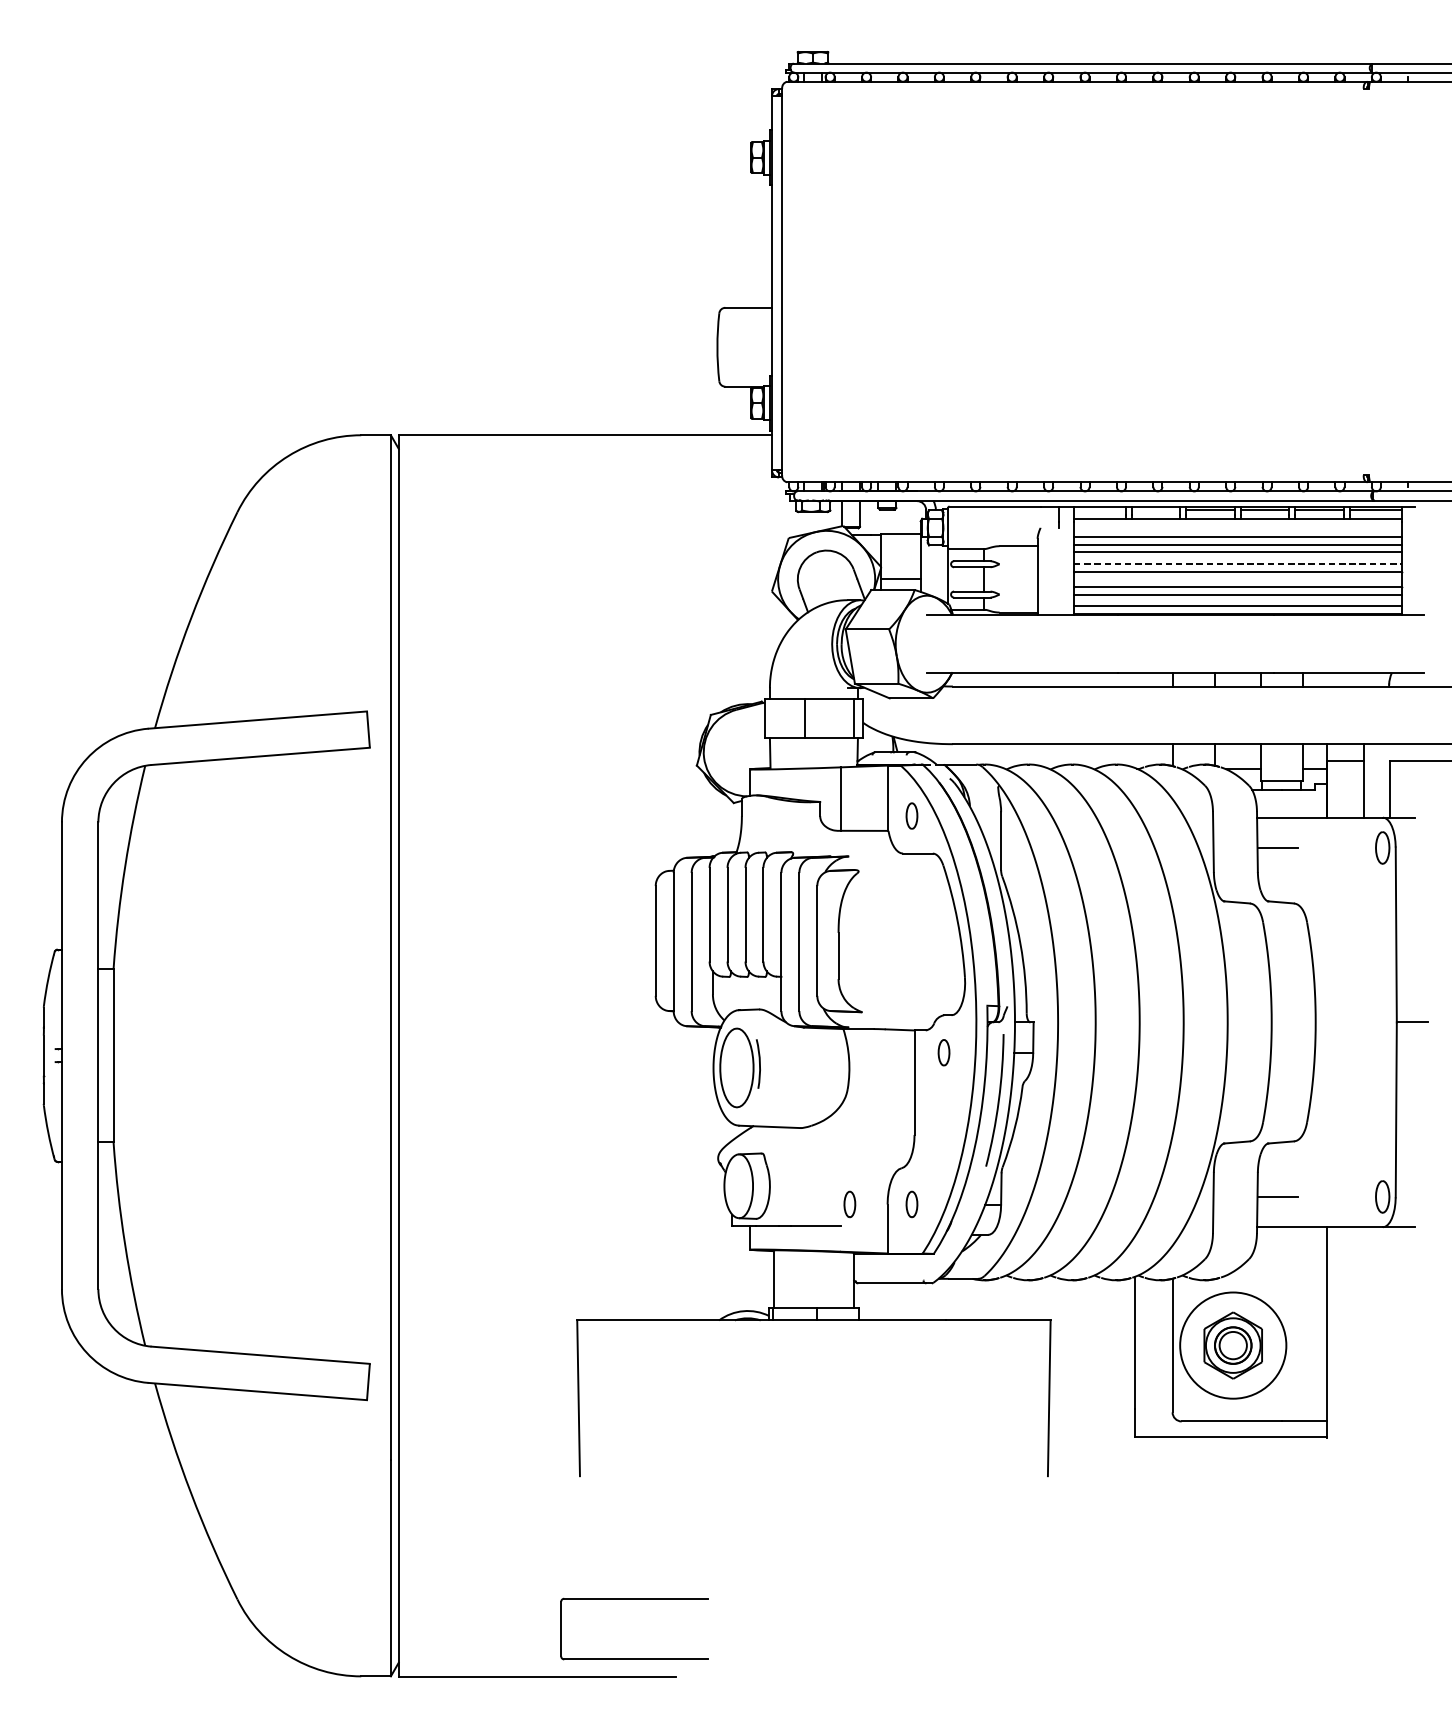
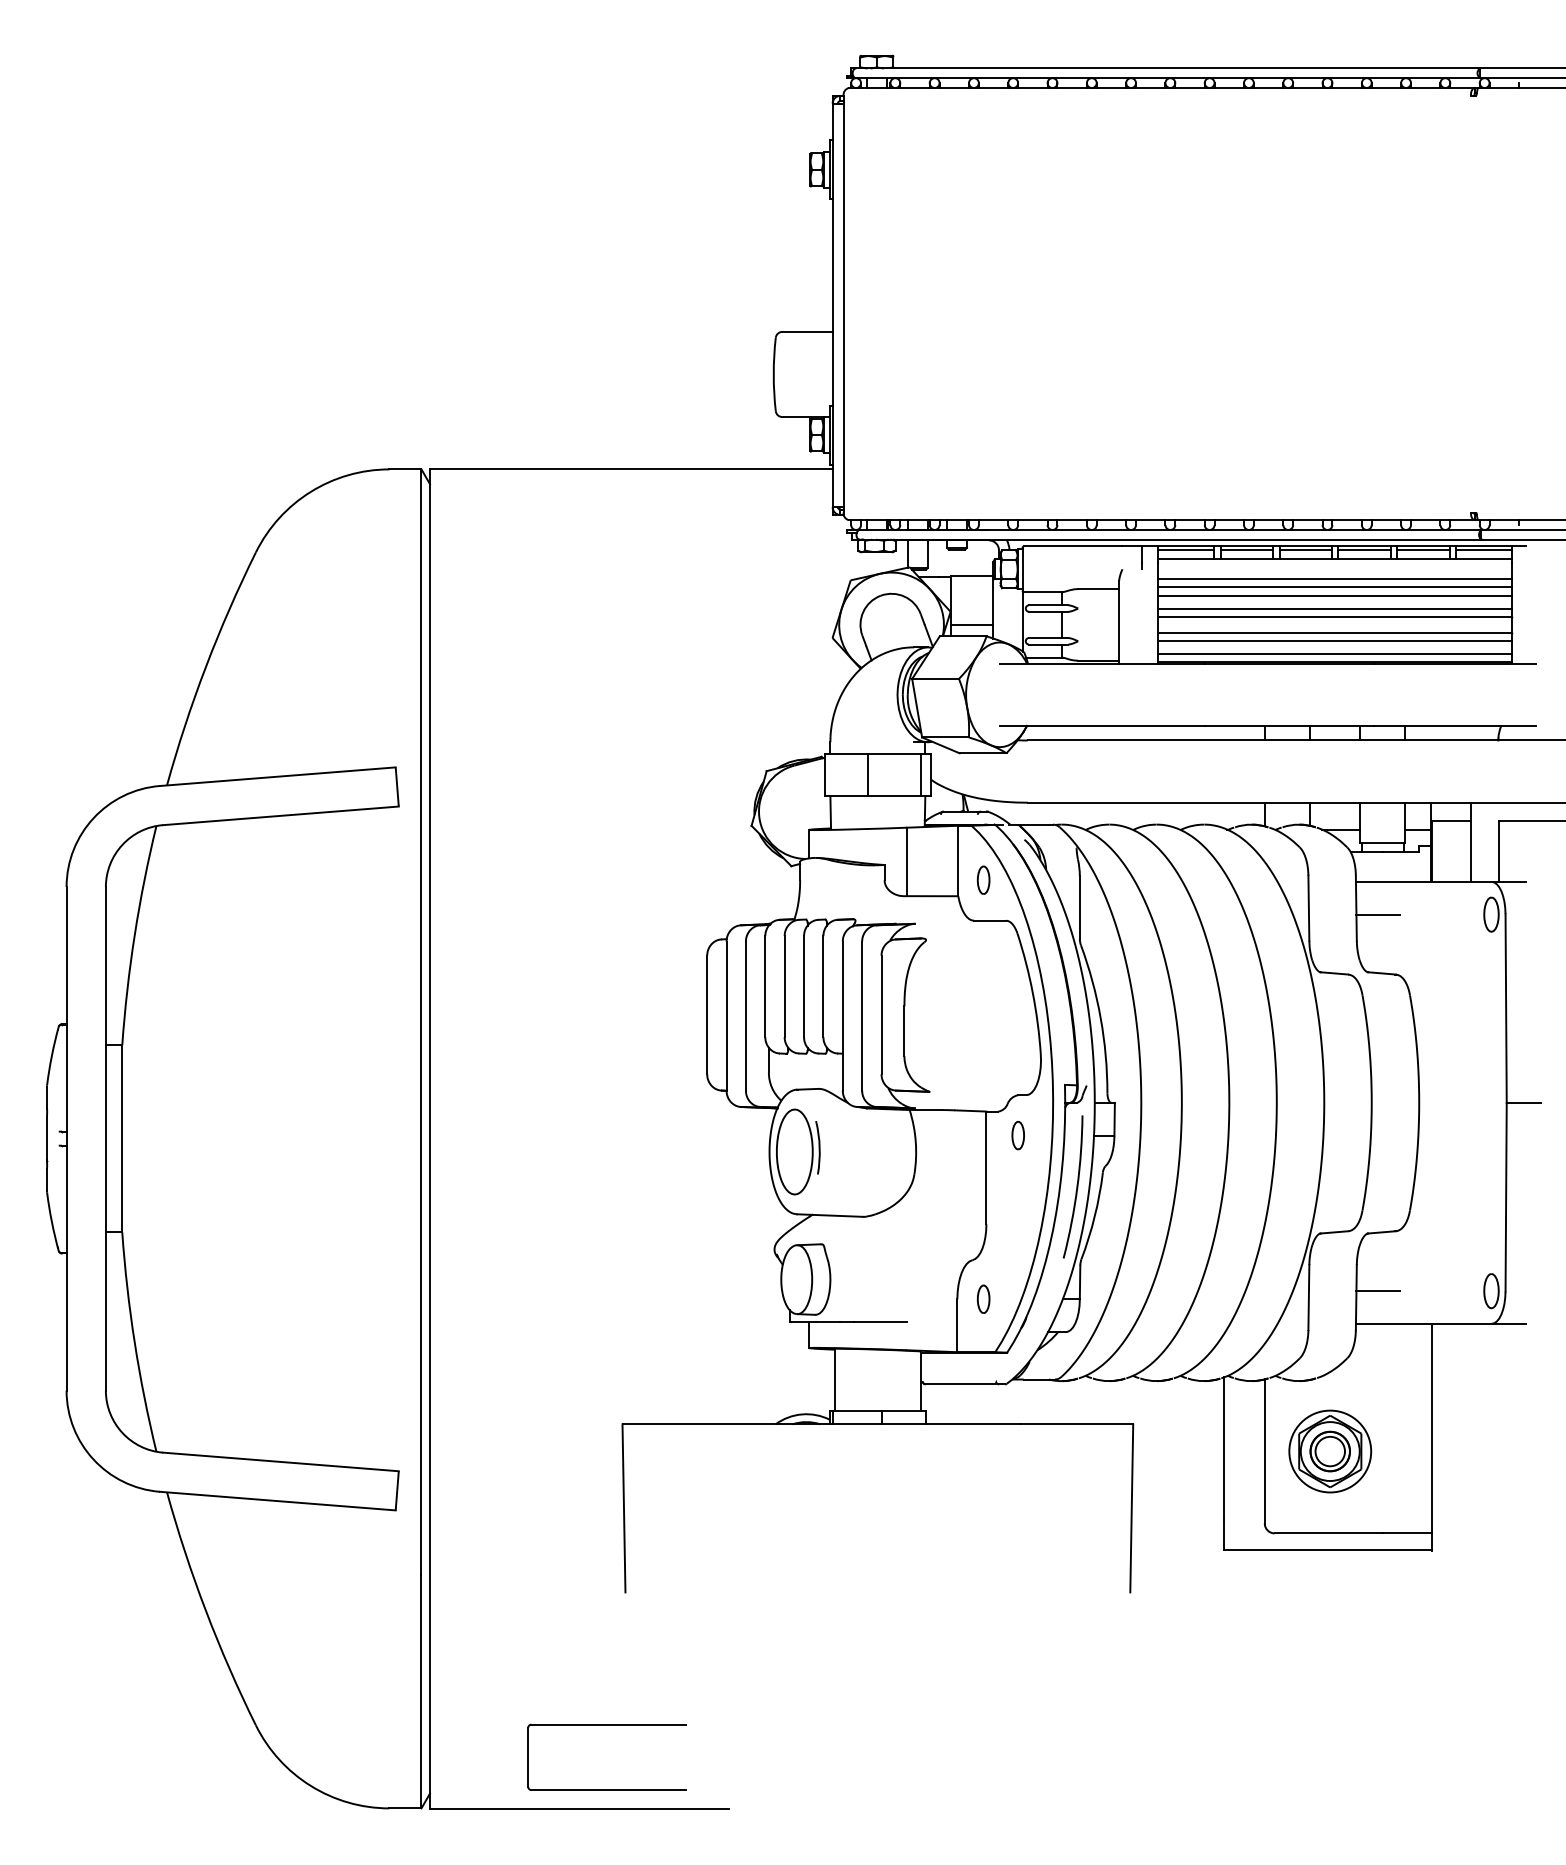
line: (1100, 509) -> (1186, 549), added
line: (1155, 509) -> (1246, 549), added
line: (1238, 564) -> (1335, 608), dashed -> solid
part: (849, 1203) -> (916, 1298), removed
circle: (1233, 1345) -> (1330, 1451), size x0.71
part: (633, 1599) -> (606, 1725), moved

